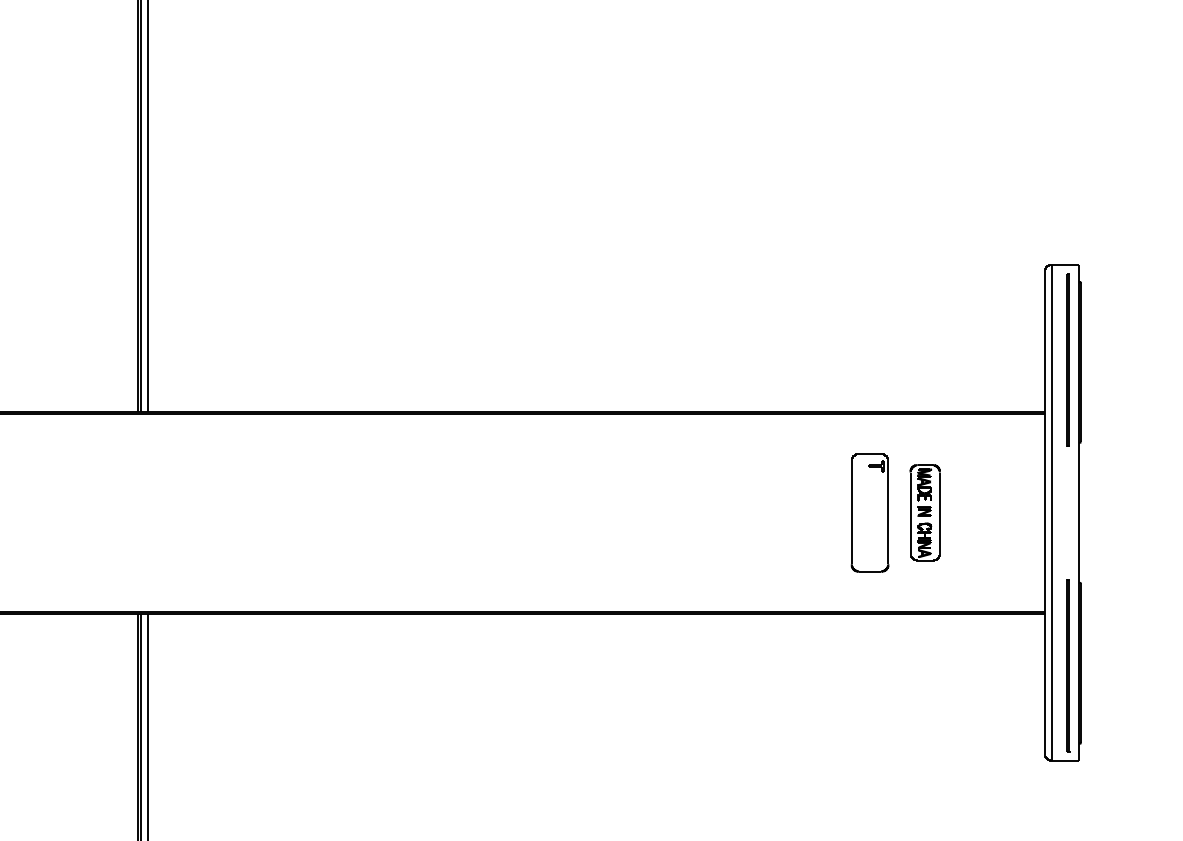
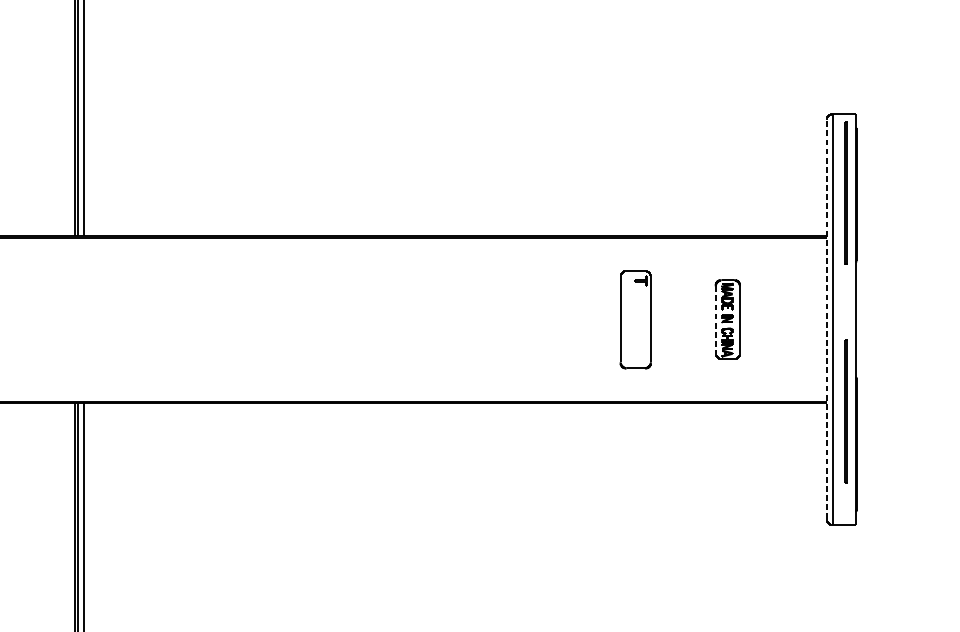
part: (869, 512) -> (635, 319), moved
line: (1044, 512) -> (826, 319), solid -> dashed
line: (910, 513) -> (715, 320), solid -> dashed
line: (1068, 665) -> (846, 411), moved

